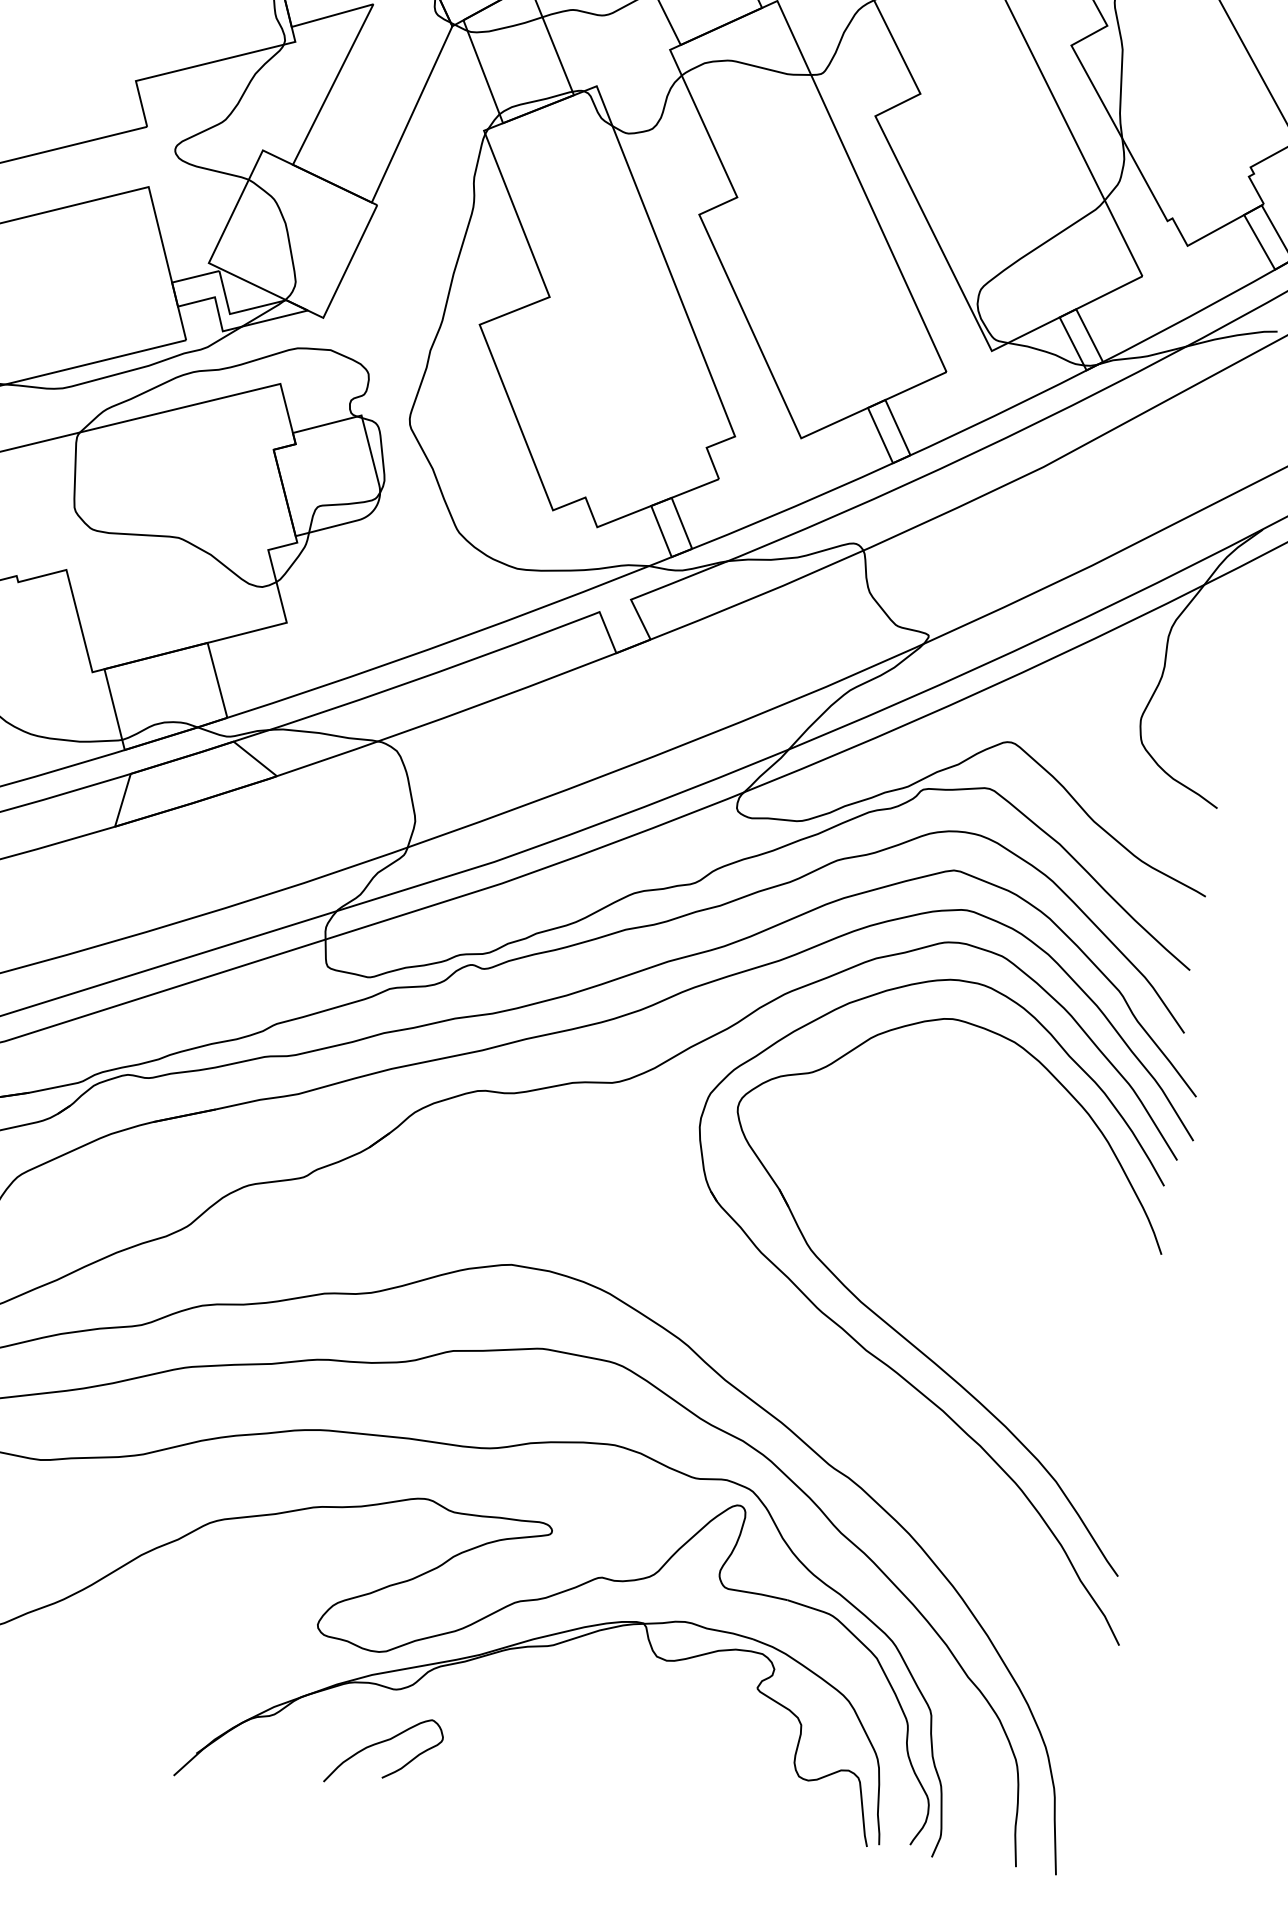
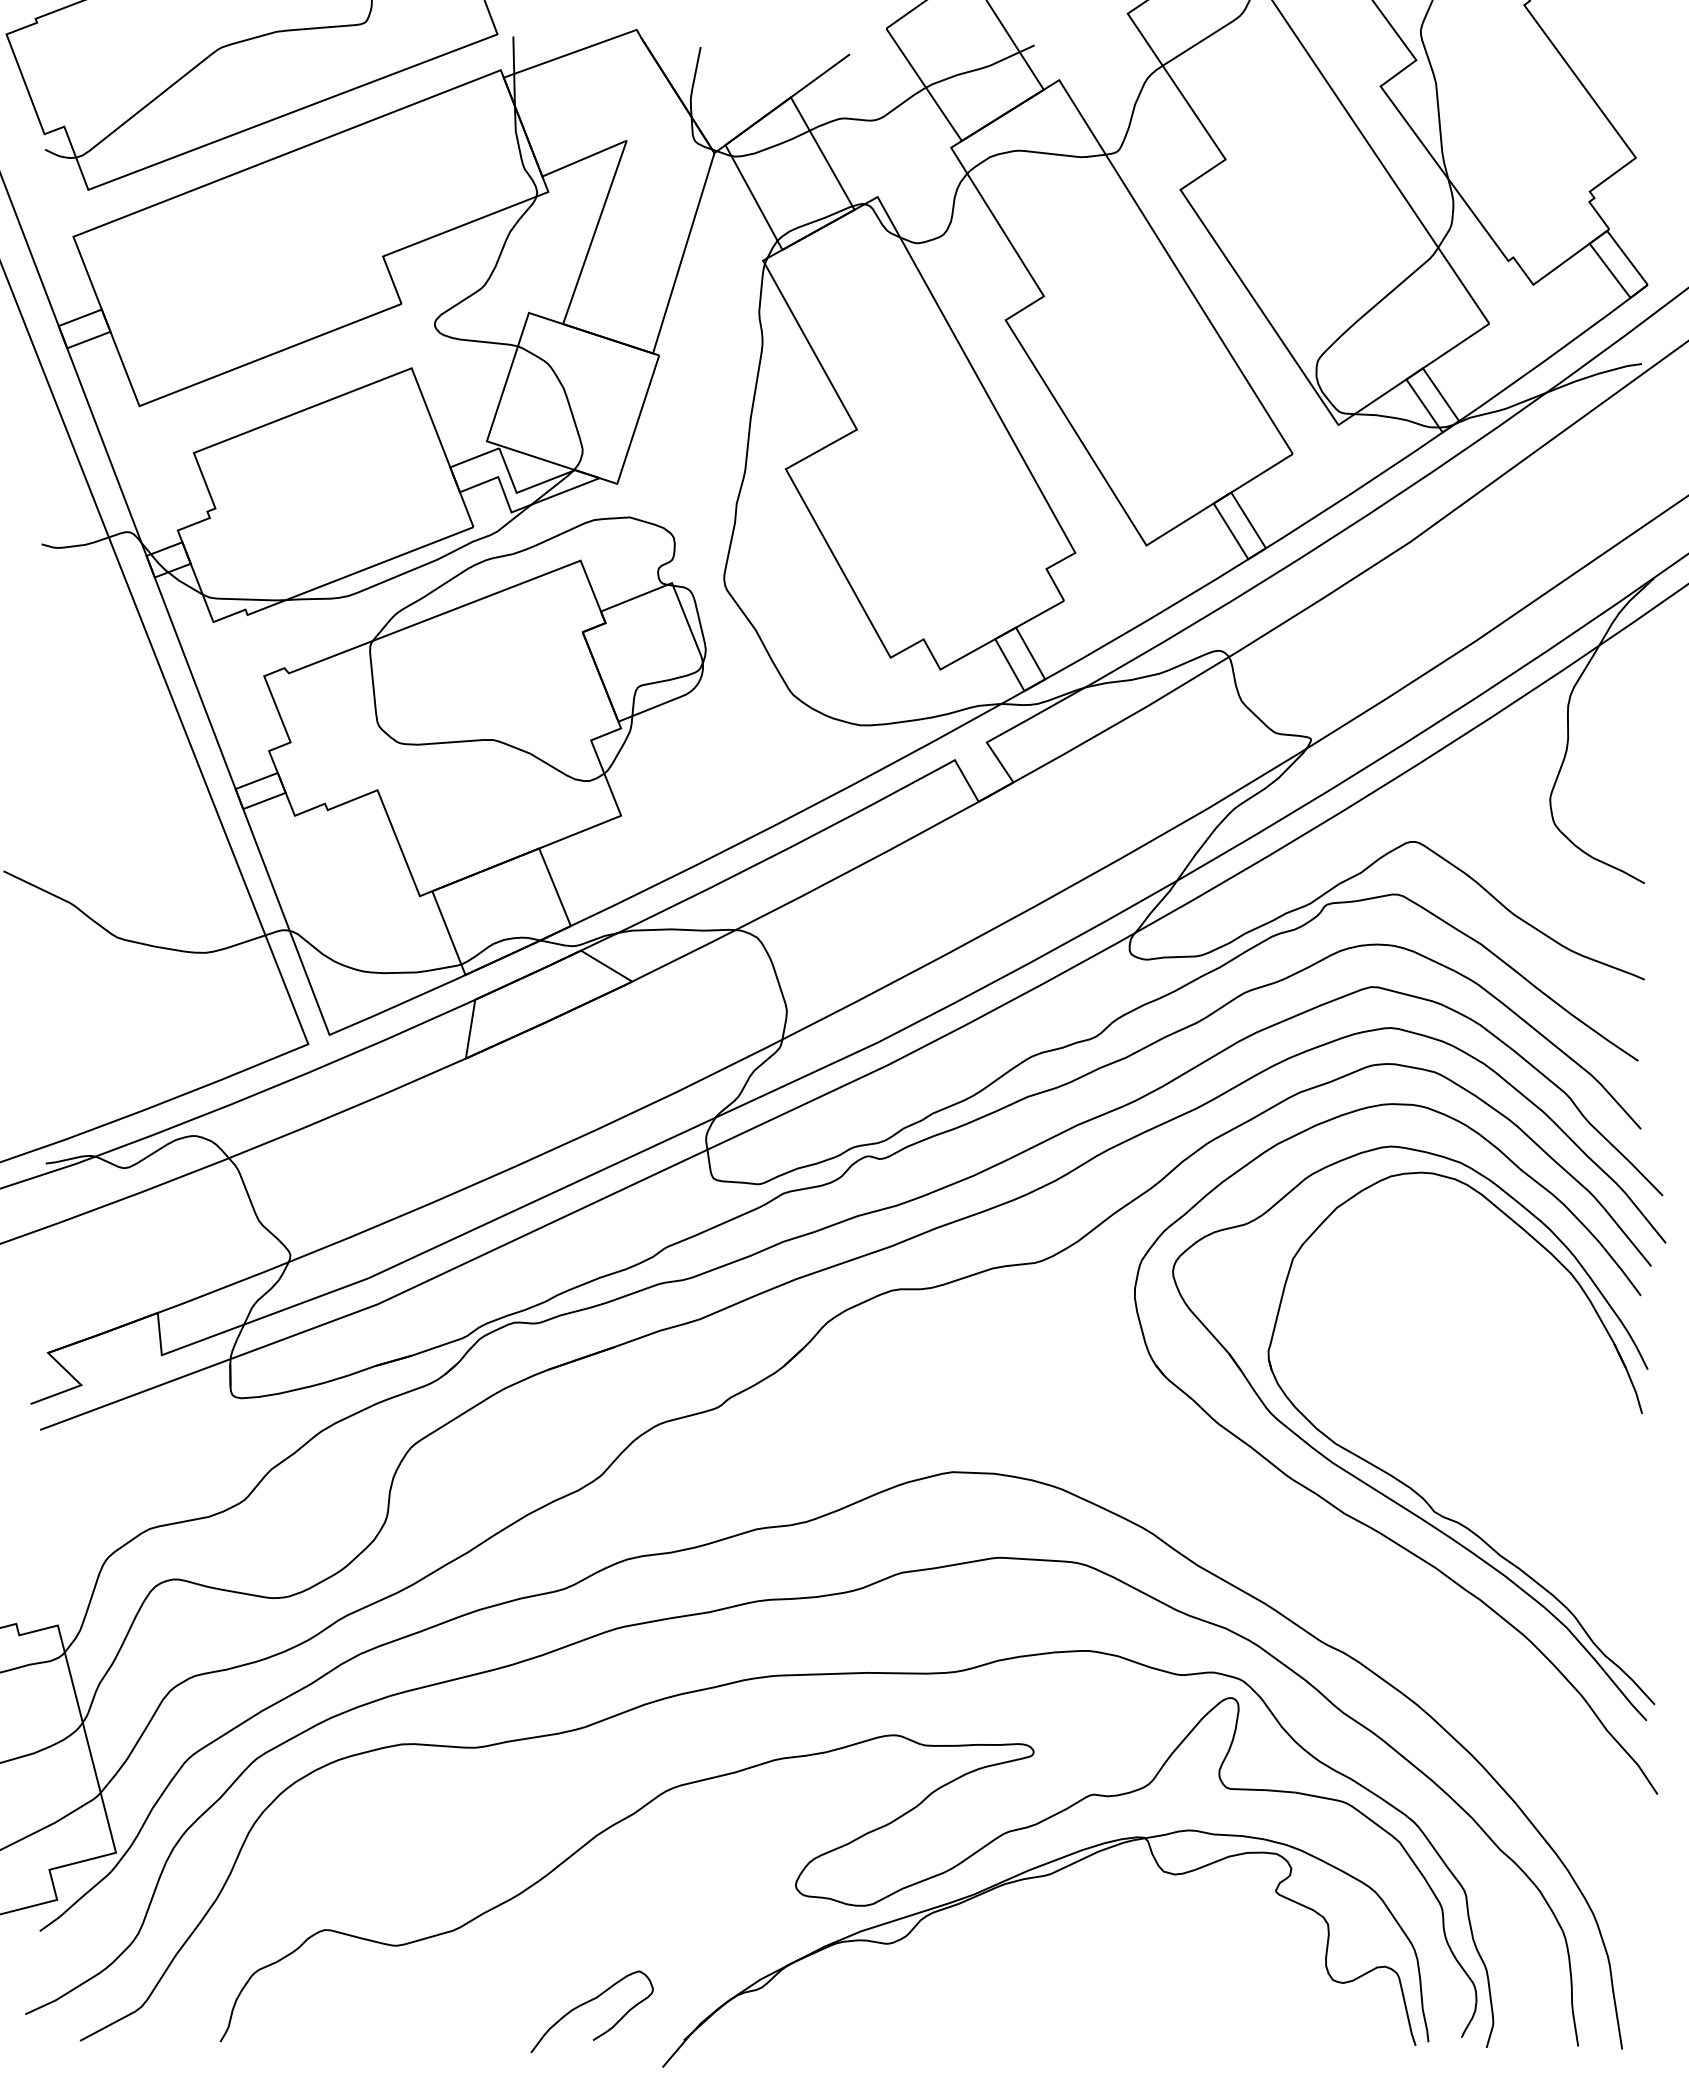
part: (934, 1338) -> (1416, 1491), added
curve: (381, 1743) -> (587, 2003), moved

